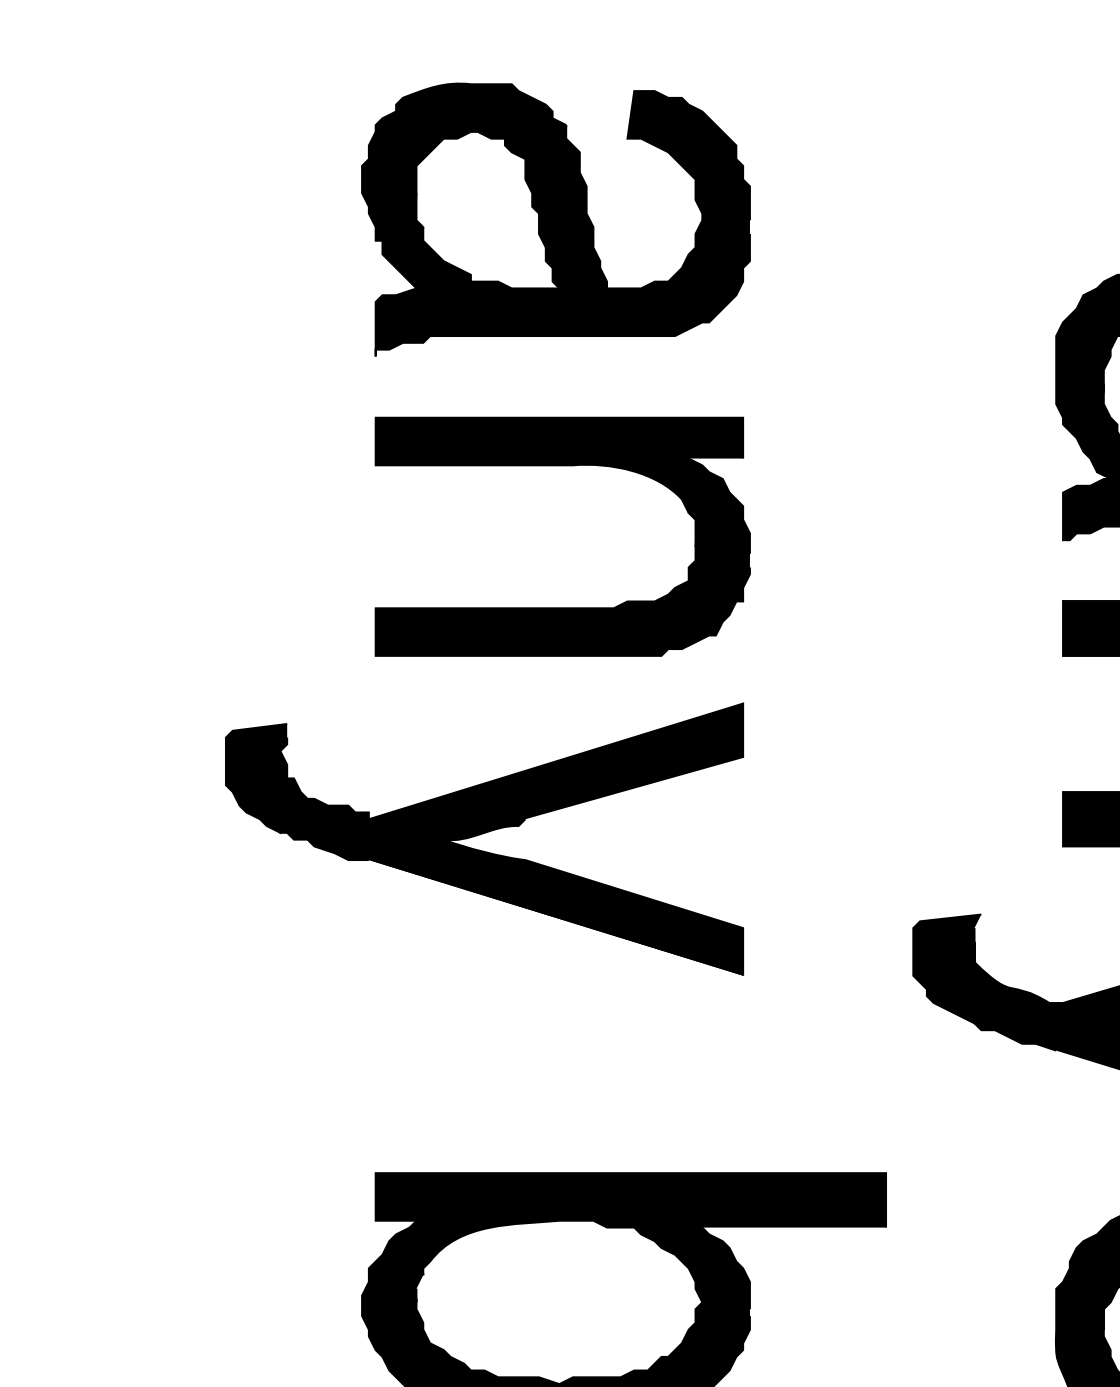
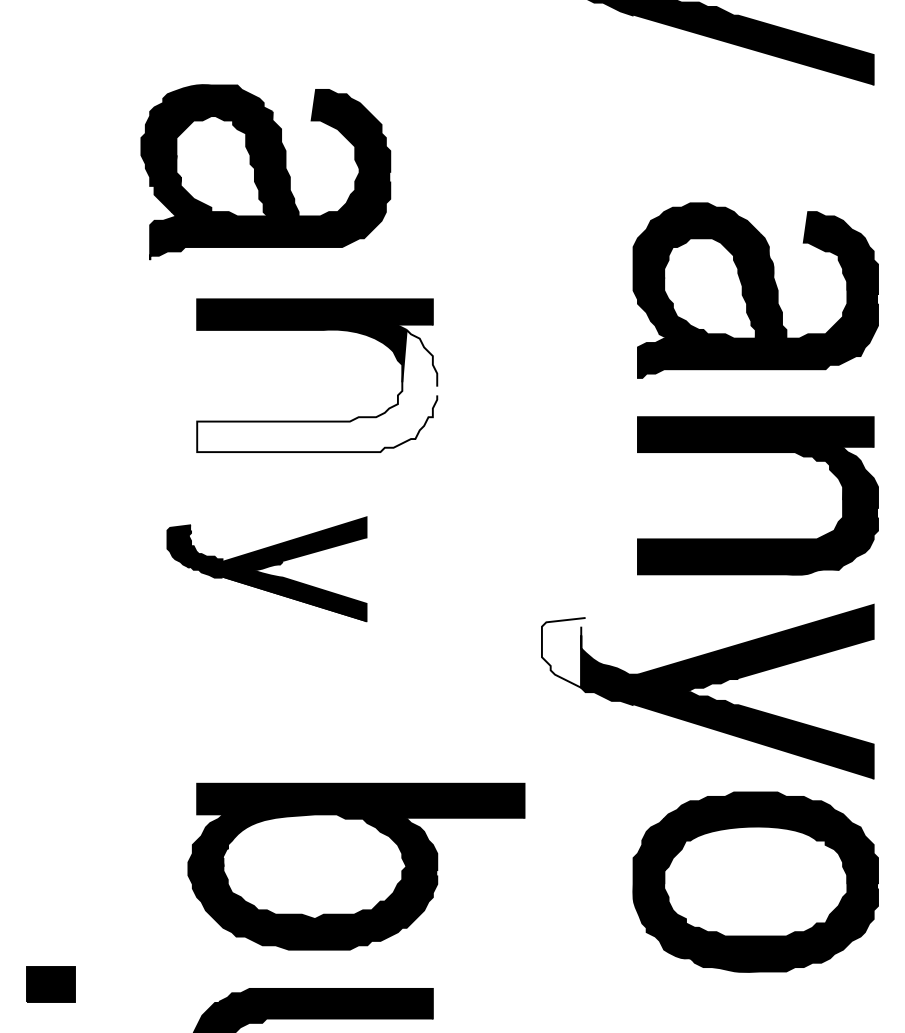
part: (555, 219) -> (265, 172), moved
fill: (563, 559) -> (317, 390), removed
part: (483, 838) -> (266, 569), size x0.6
fill: (946, 968) -> (563, 652), removed

